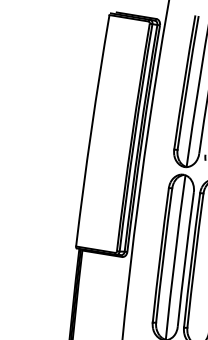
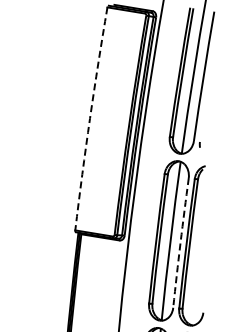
arc: (91, 130) -> (90, 118), solid -> dashed
arc: (185, 259) -> (180, 242), solid -> dashed

